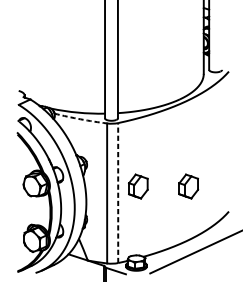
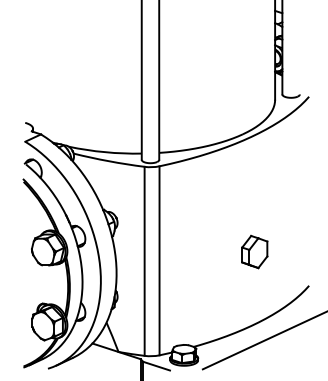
arc: (80, 119) -> (108, 161), dashed -> solid
part: (138, 186) -> (186, 251), removed
line: (118, 192) -> (159, 260), dashed -> solid

